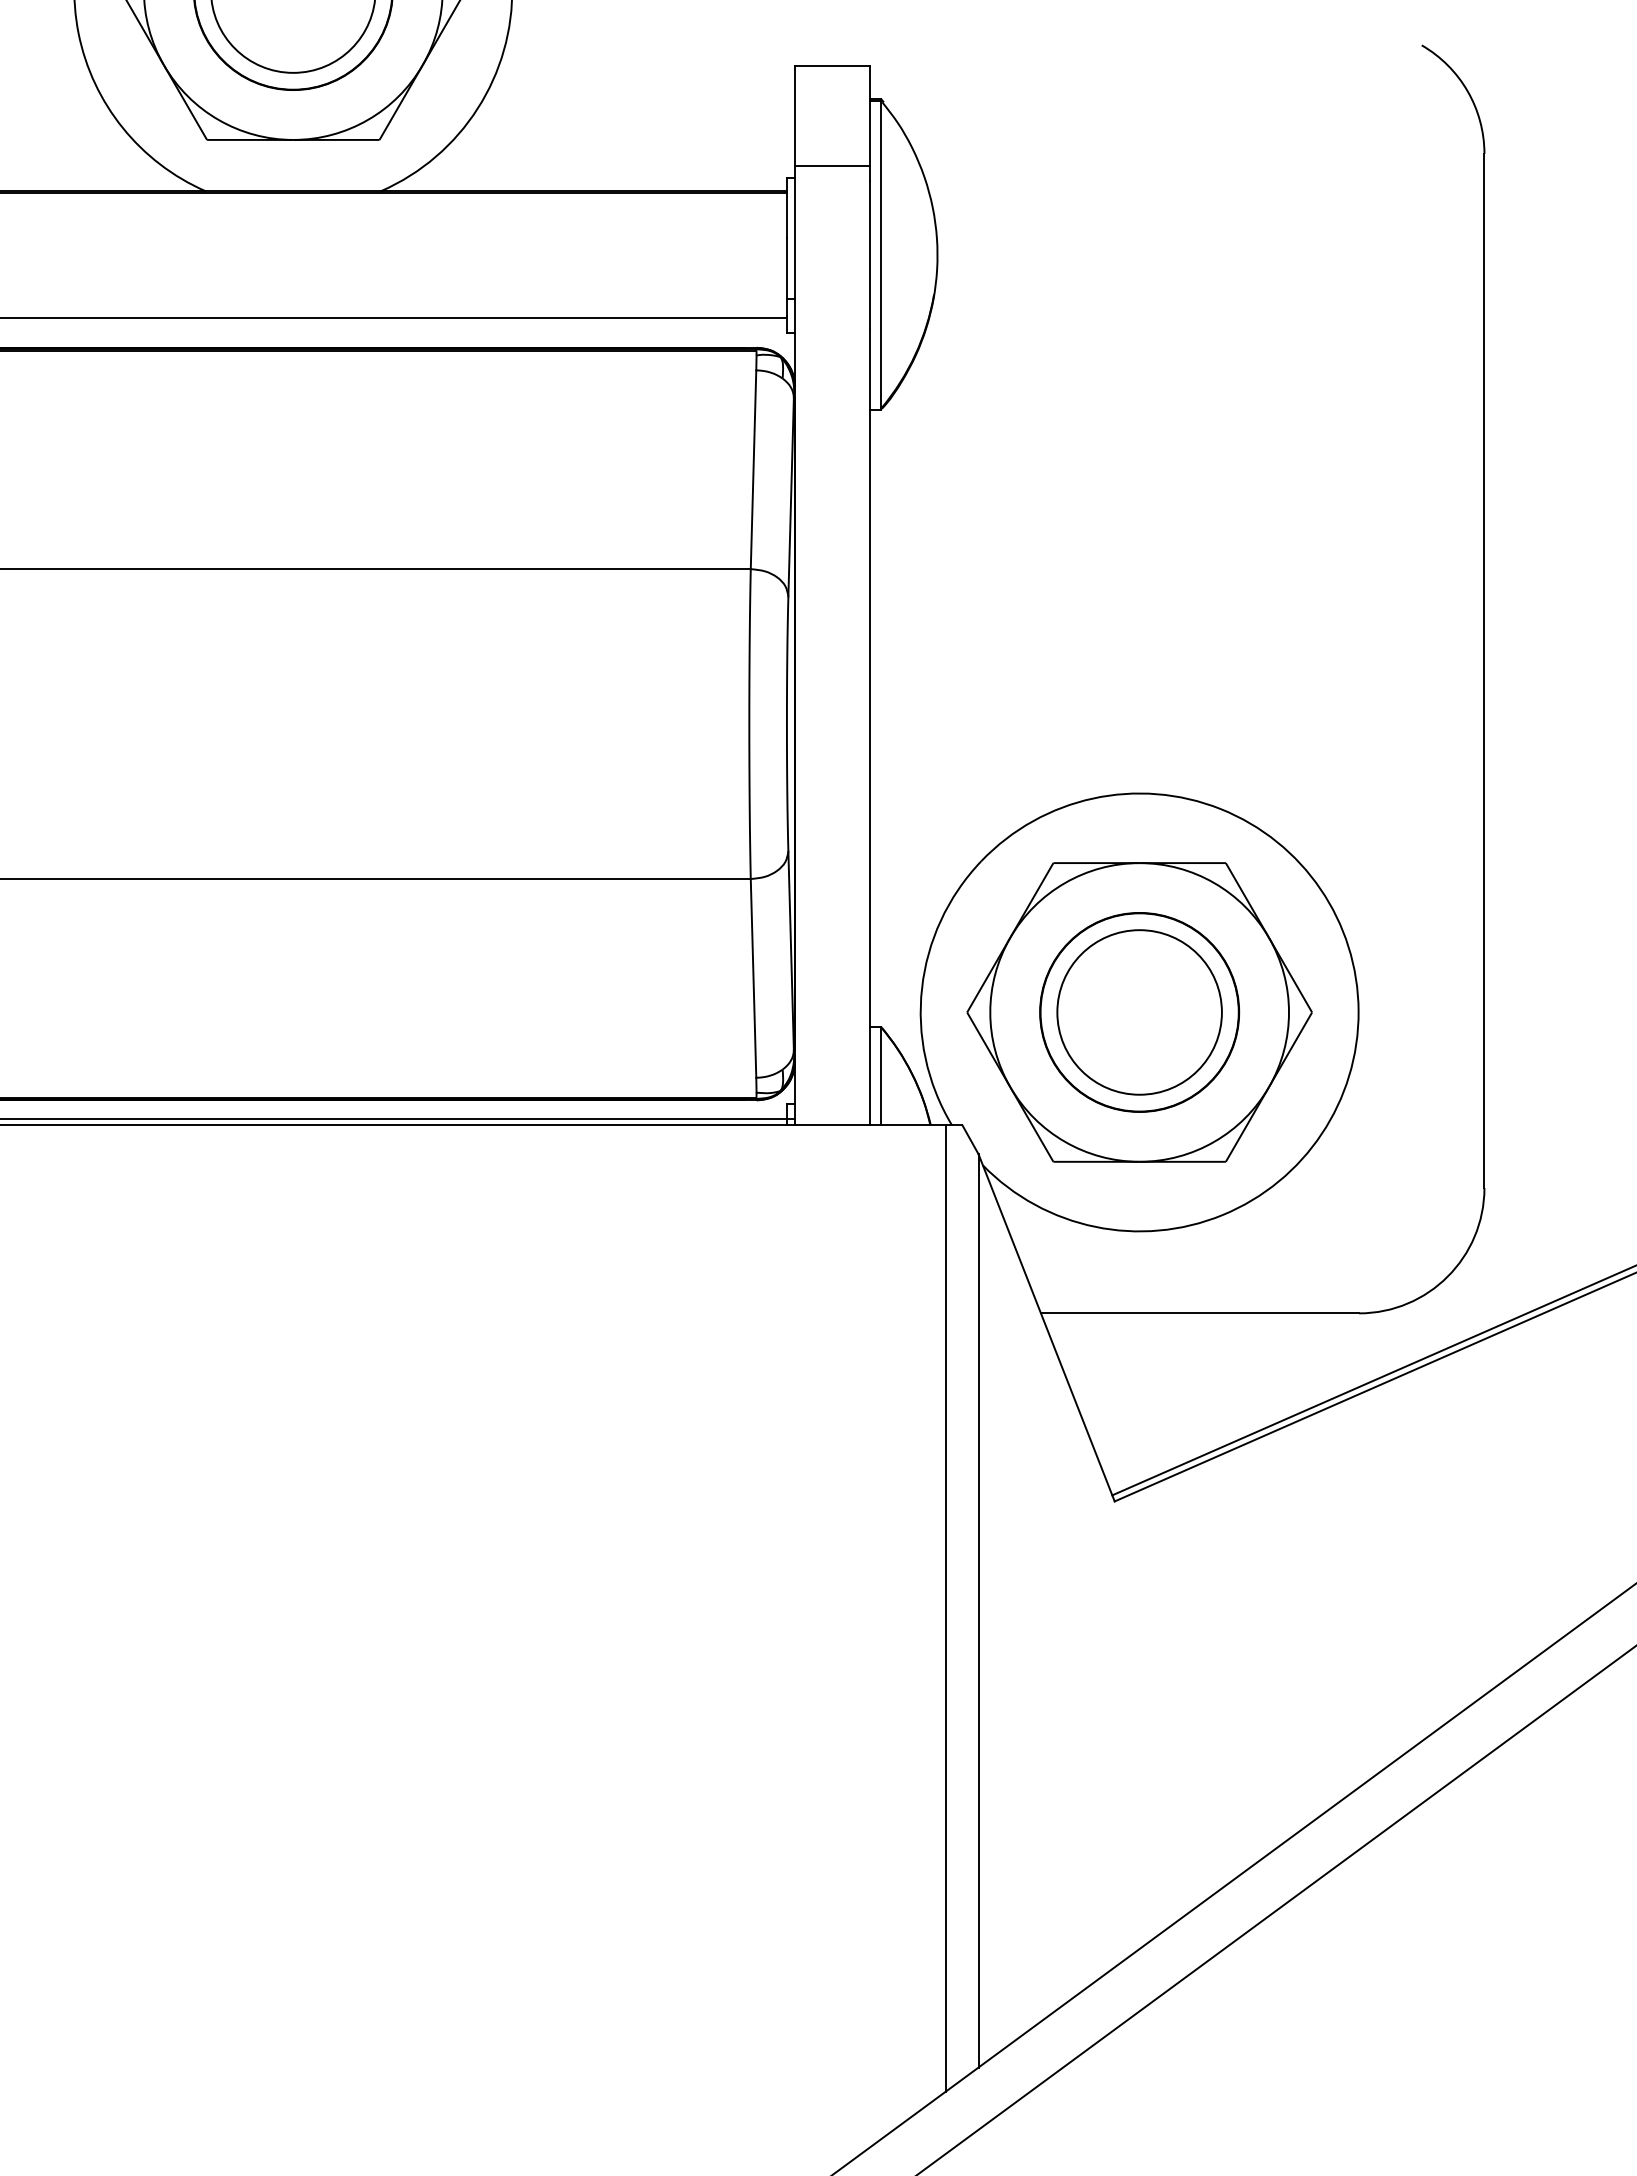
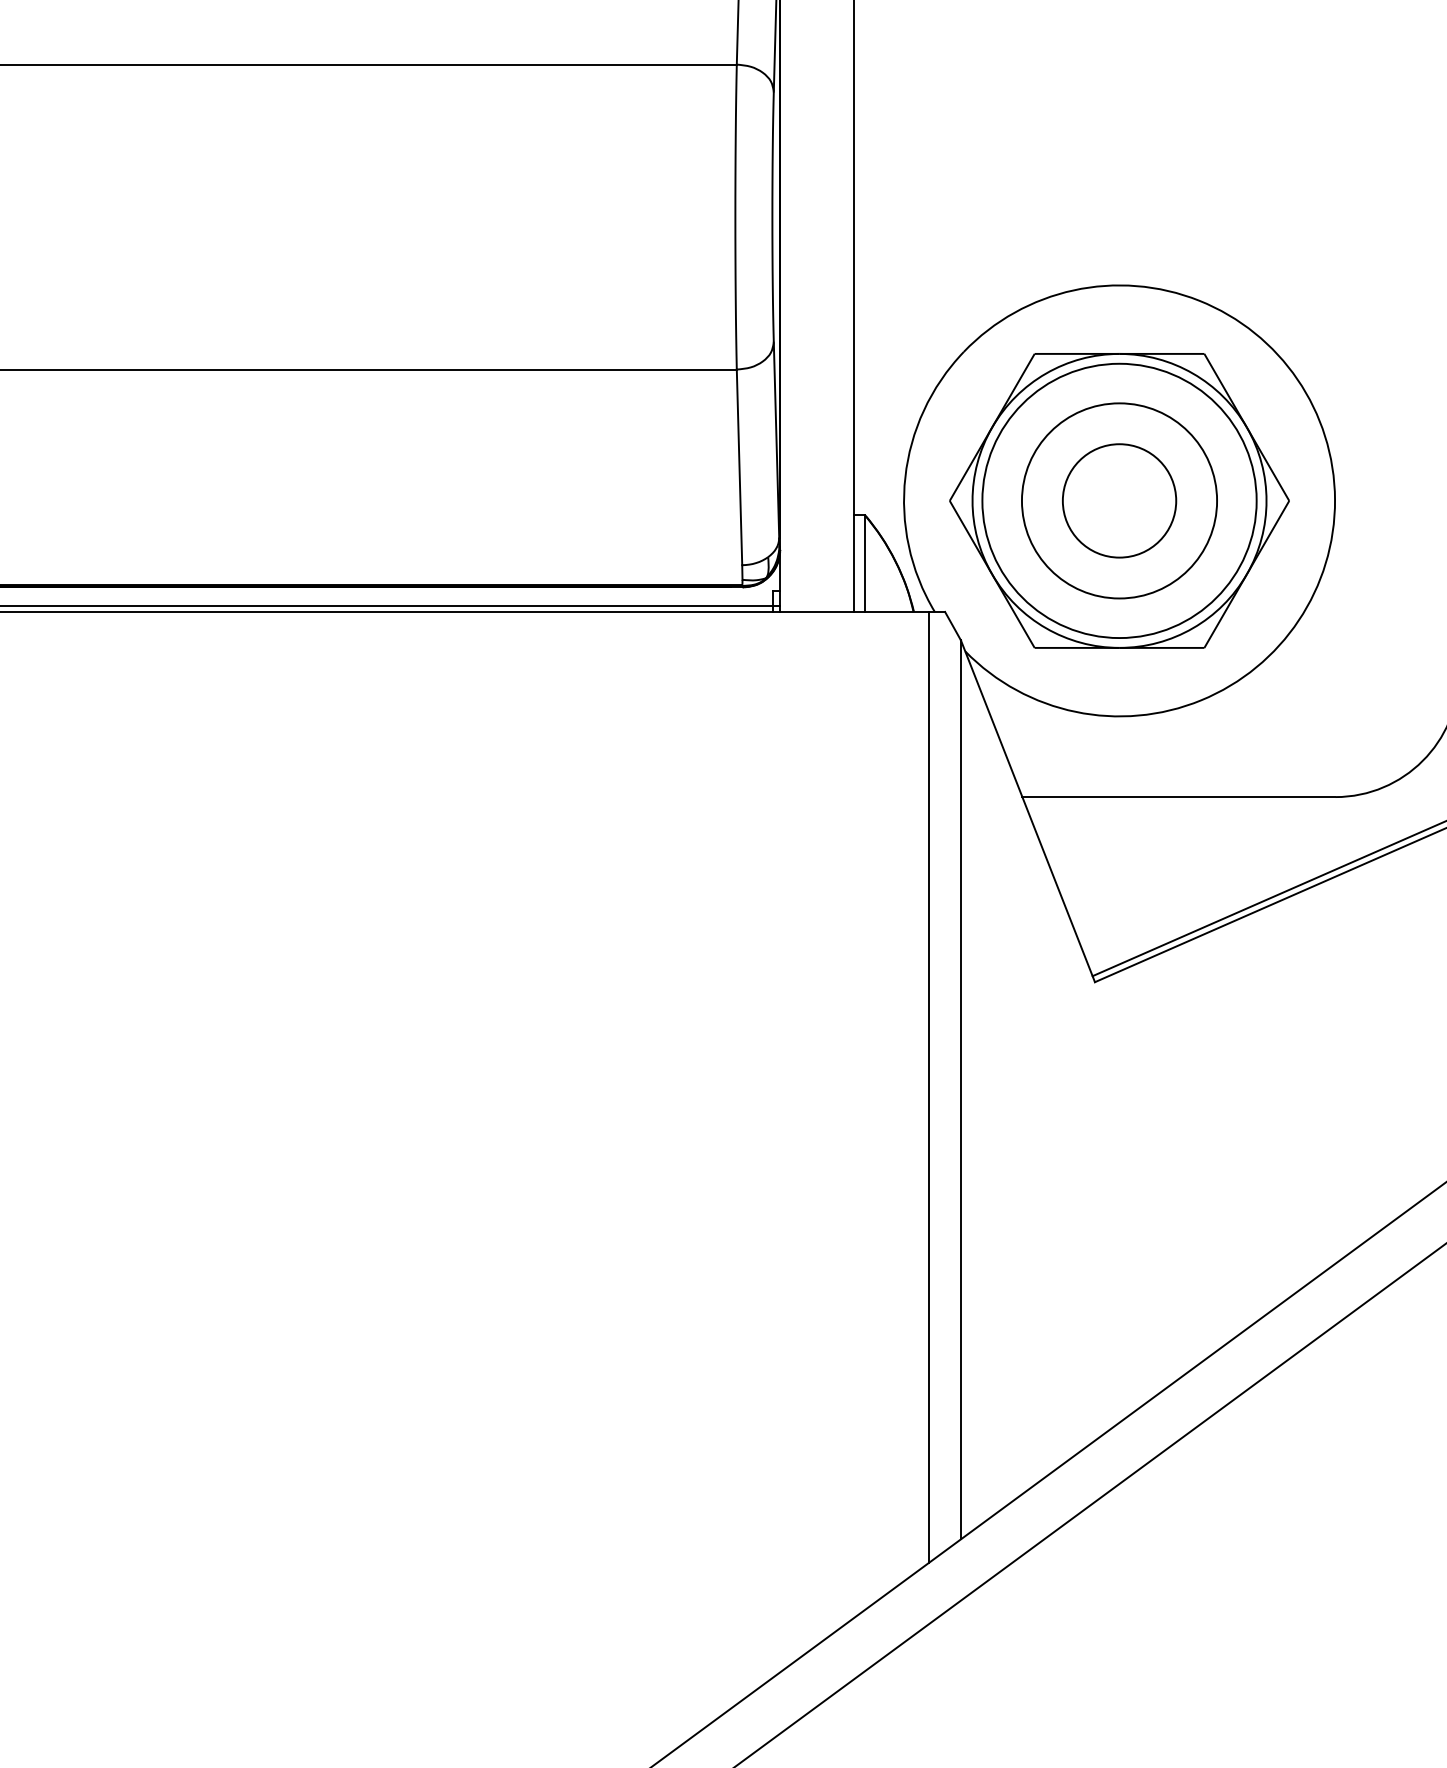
circle: (1139, 1011) -> (1119, 499), size x1.4
circle: (1139, 1012) -> (1119, 500), size x0.7

